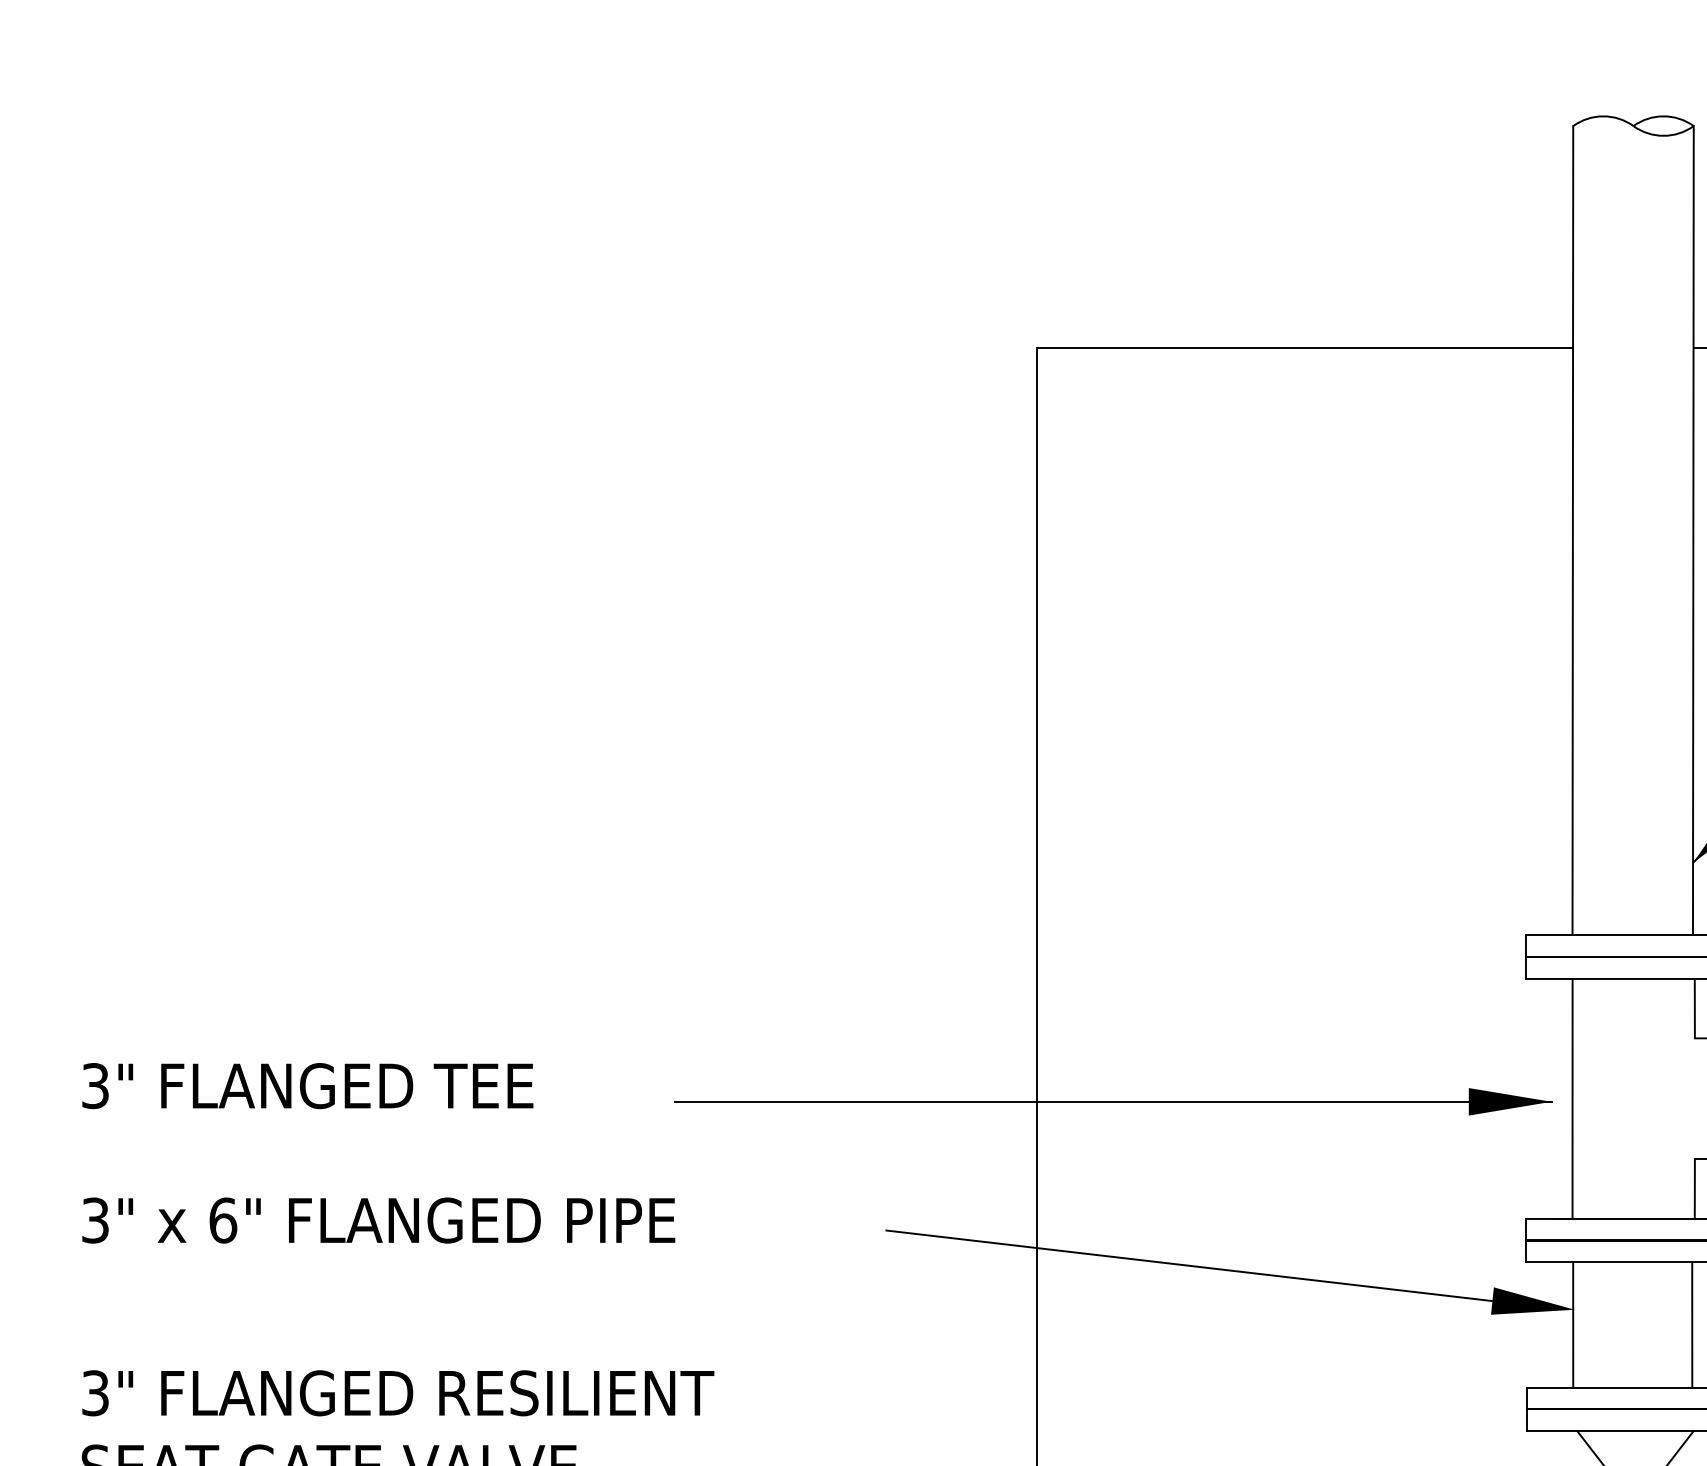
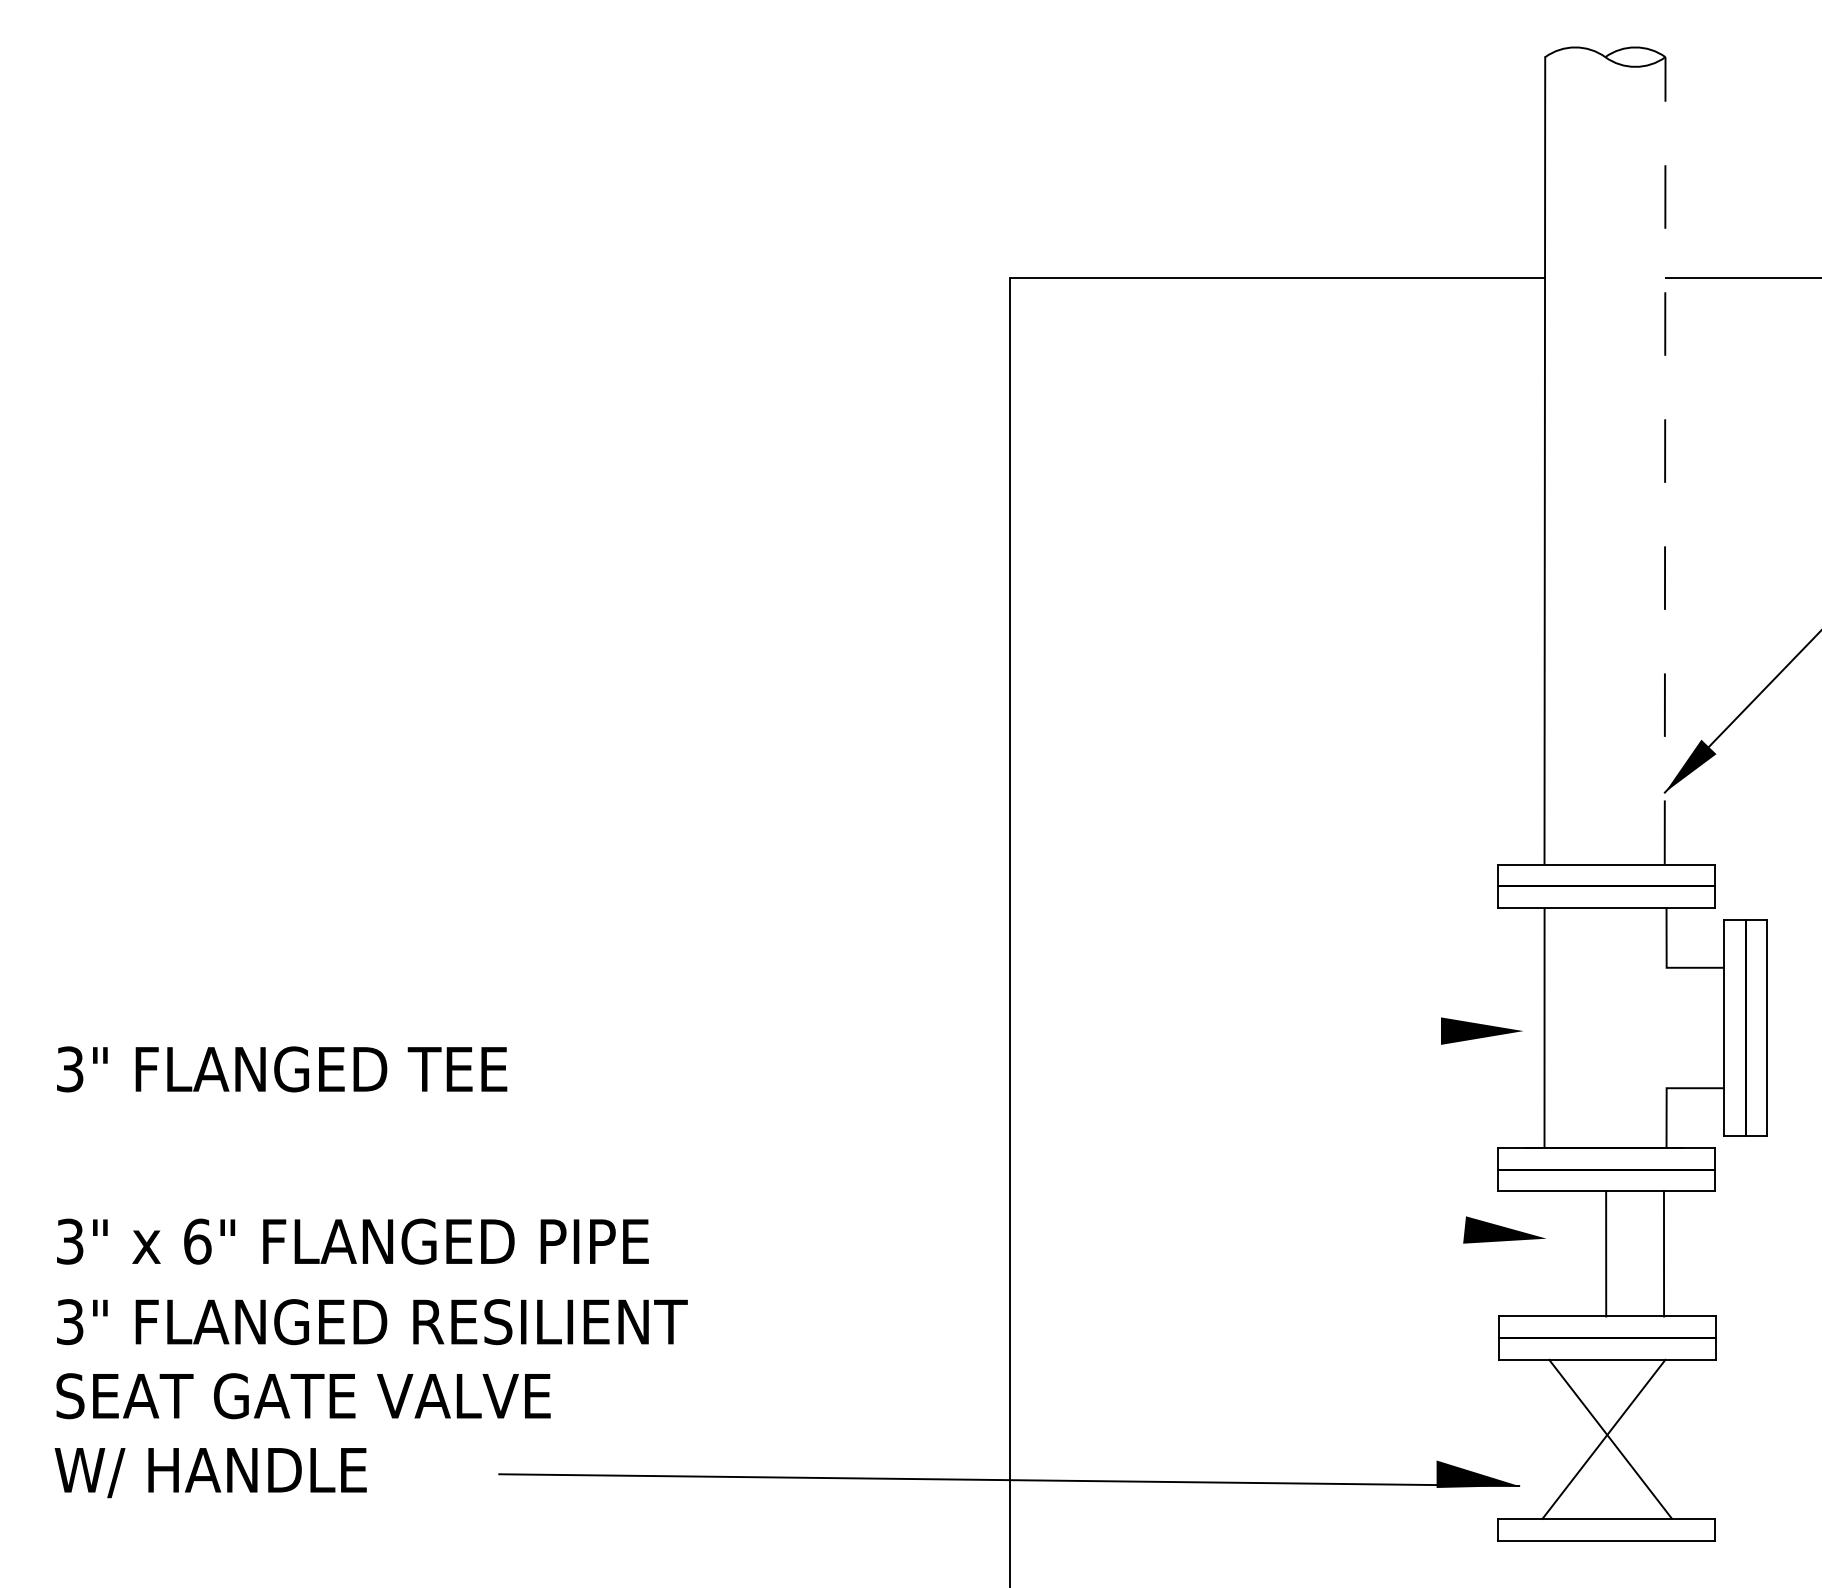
line: (1693, 530) -> (1665, 460), solid -> dashed
text: (308, 1086) -> (282, 1069), moved
line: (1112, 1102) -> (1085, 1031), removed
text: (378, 1220) -> (352, 1241), moved
line: (1188, 1265) -> (1161, 1194), removed
line: (1573, 1324) -> (1606, 1253), moved

